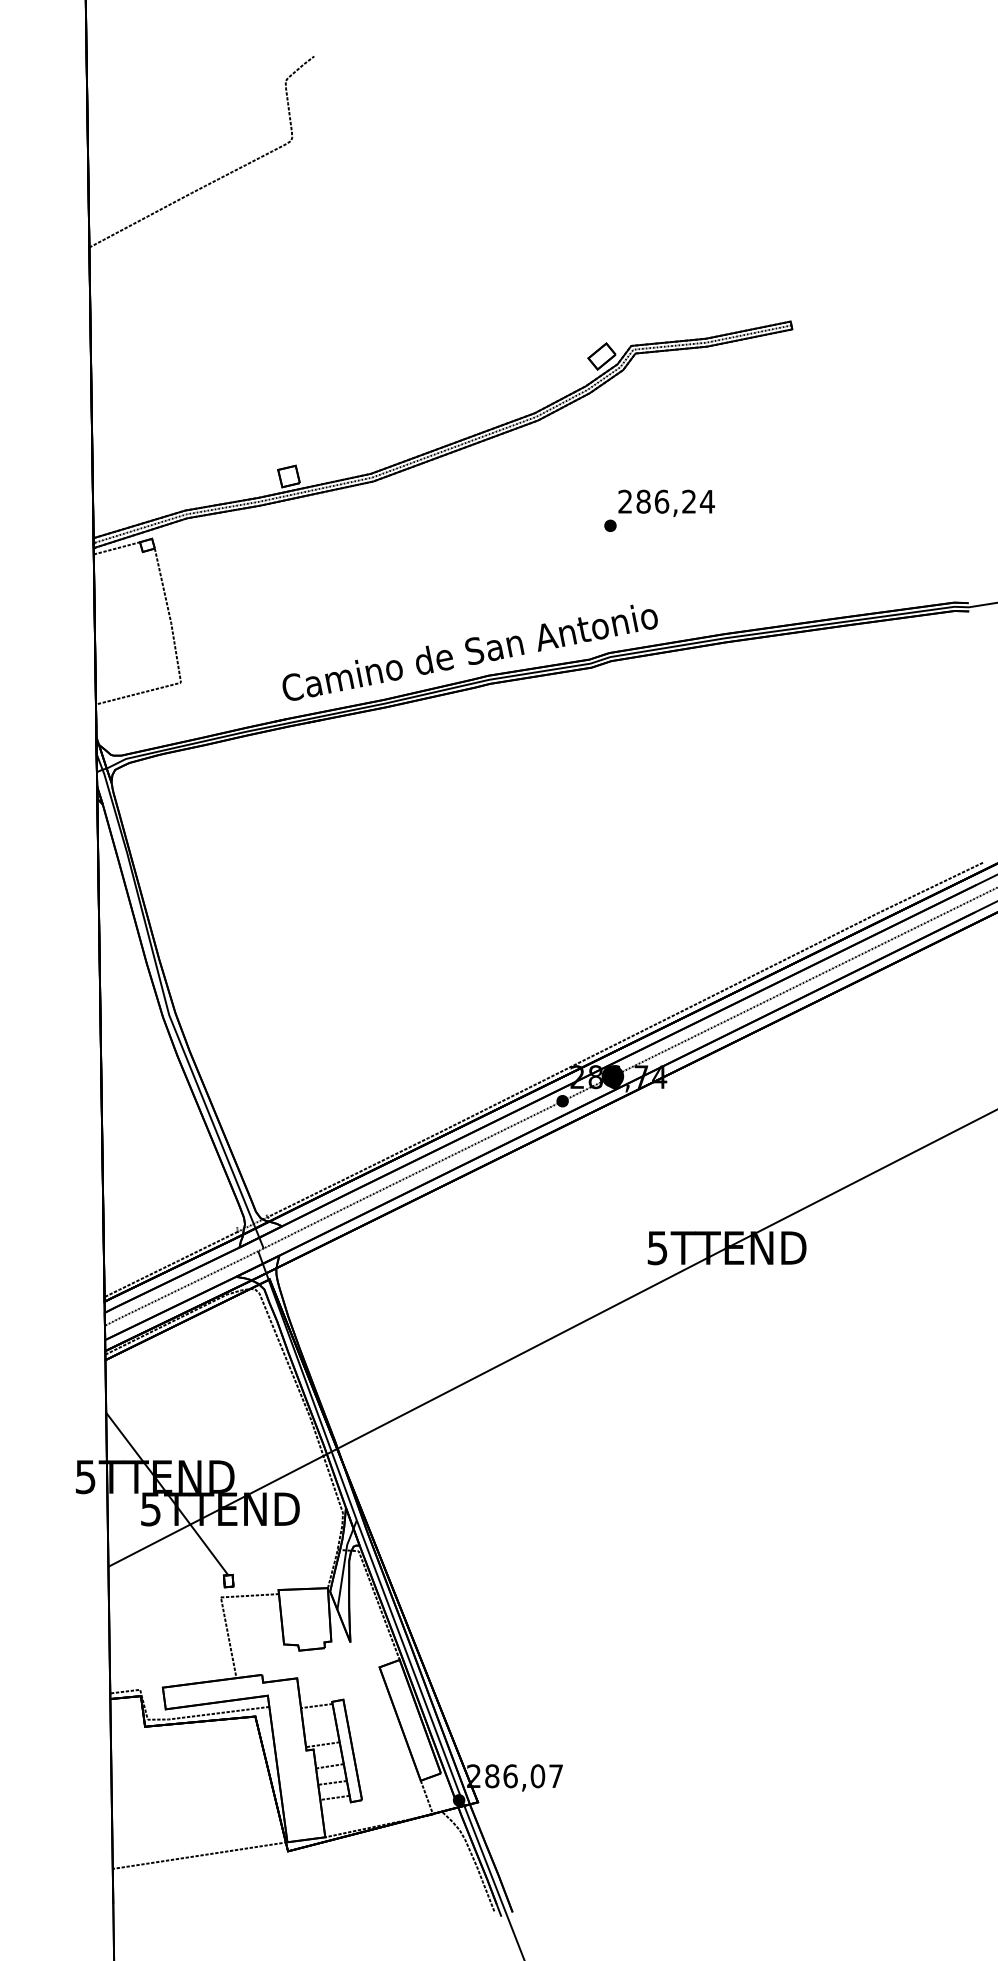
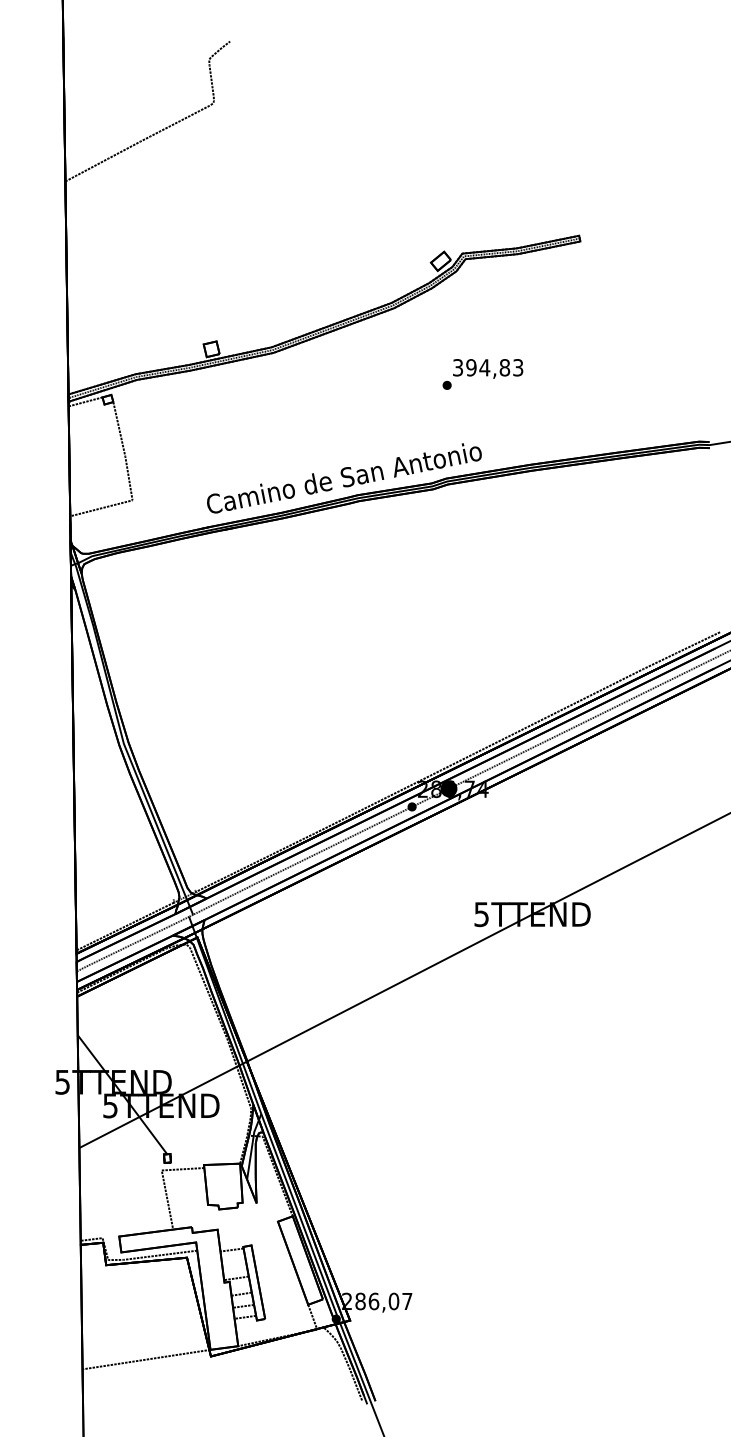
text: (666, 501) -> (488, 367), 286,24 -> 394,83

